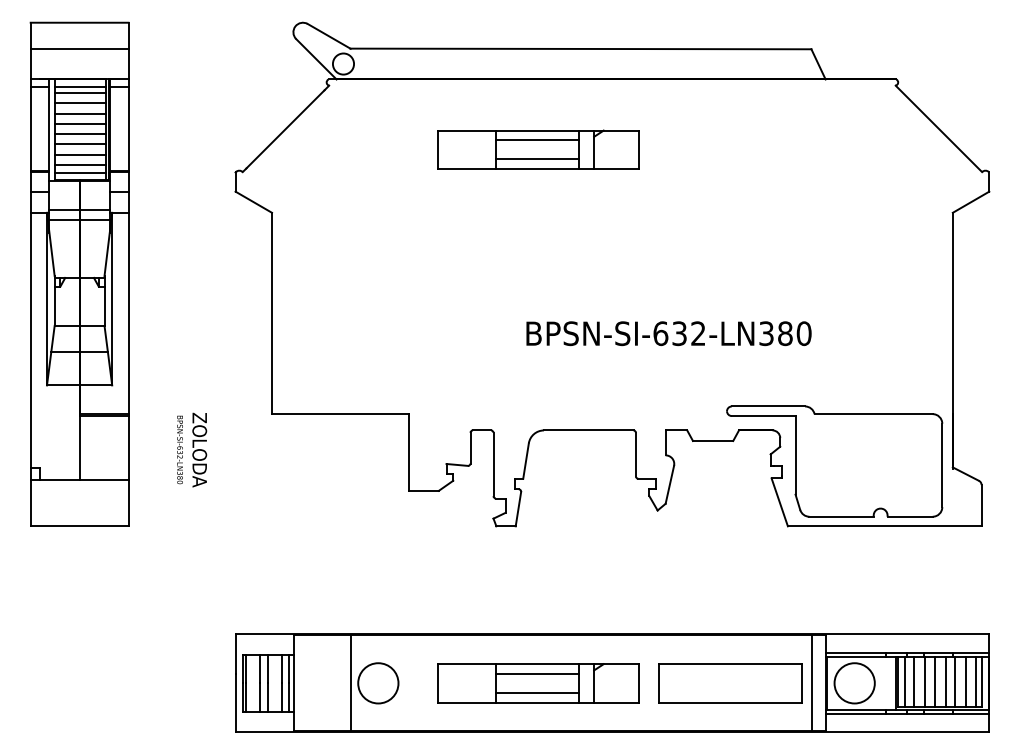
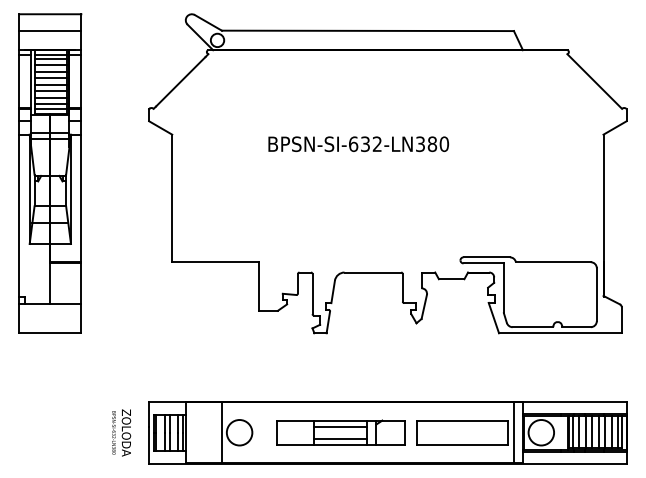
part: (537, 149) -> (340, 94), removed
text: (668, 334) -> (358, 144), moved
text: (191, 449) -> (121, 432), moved

